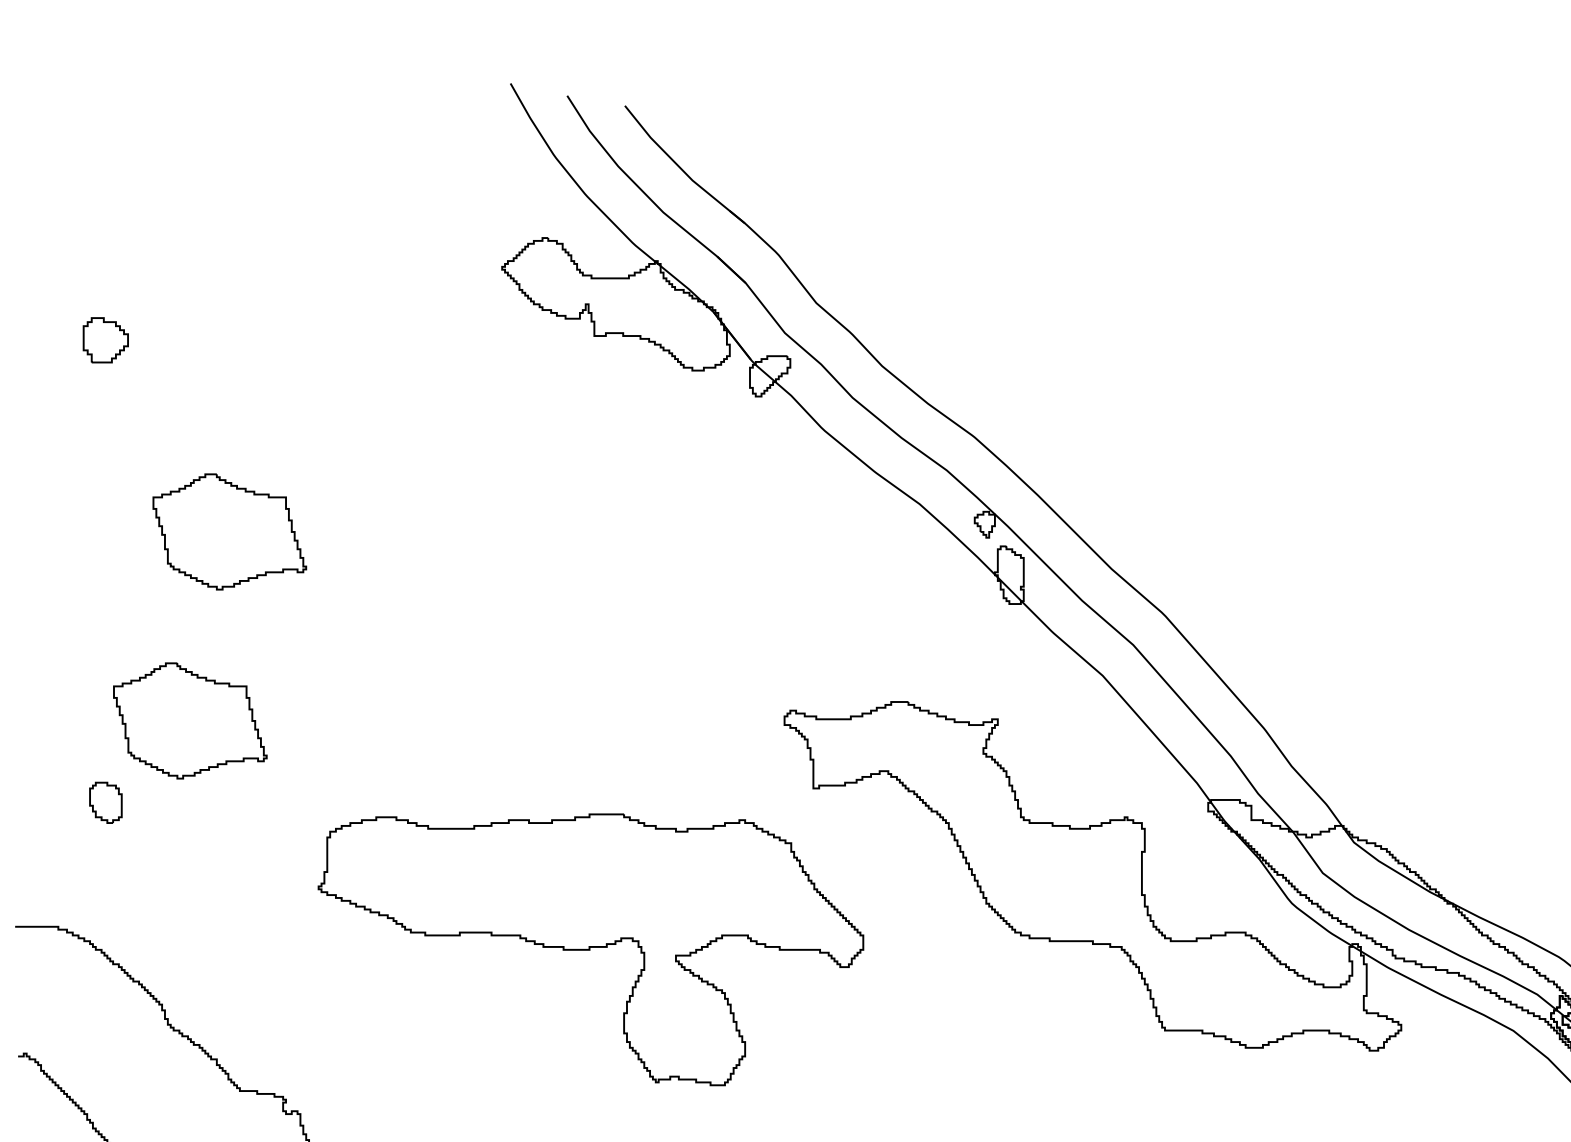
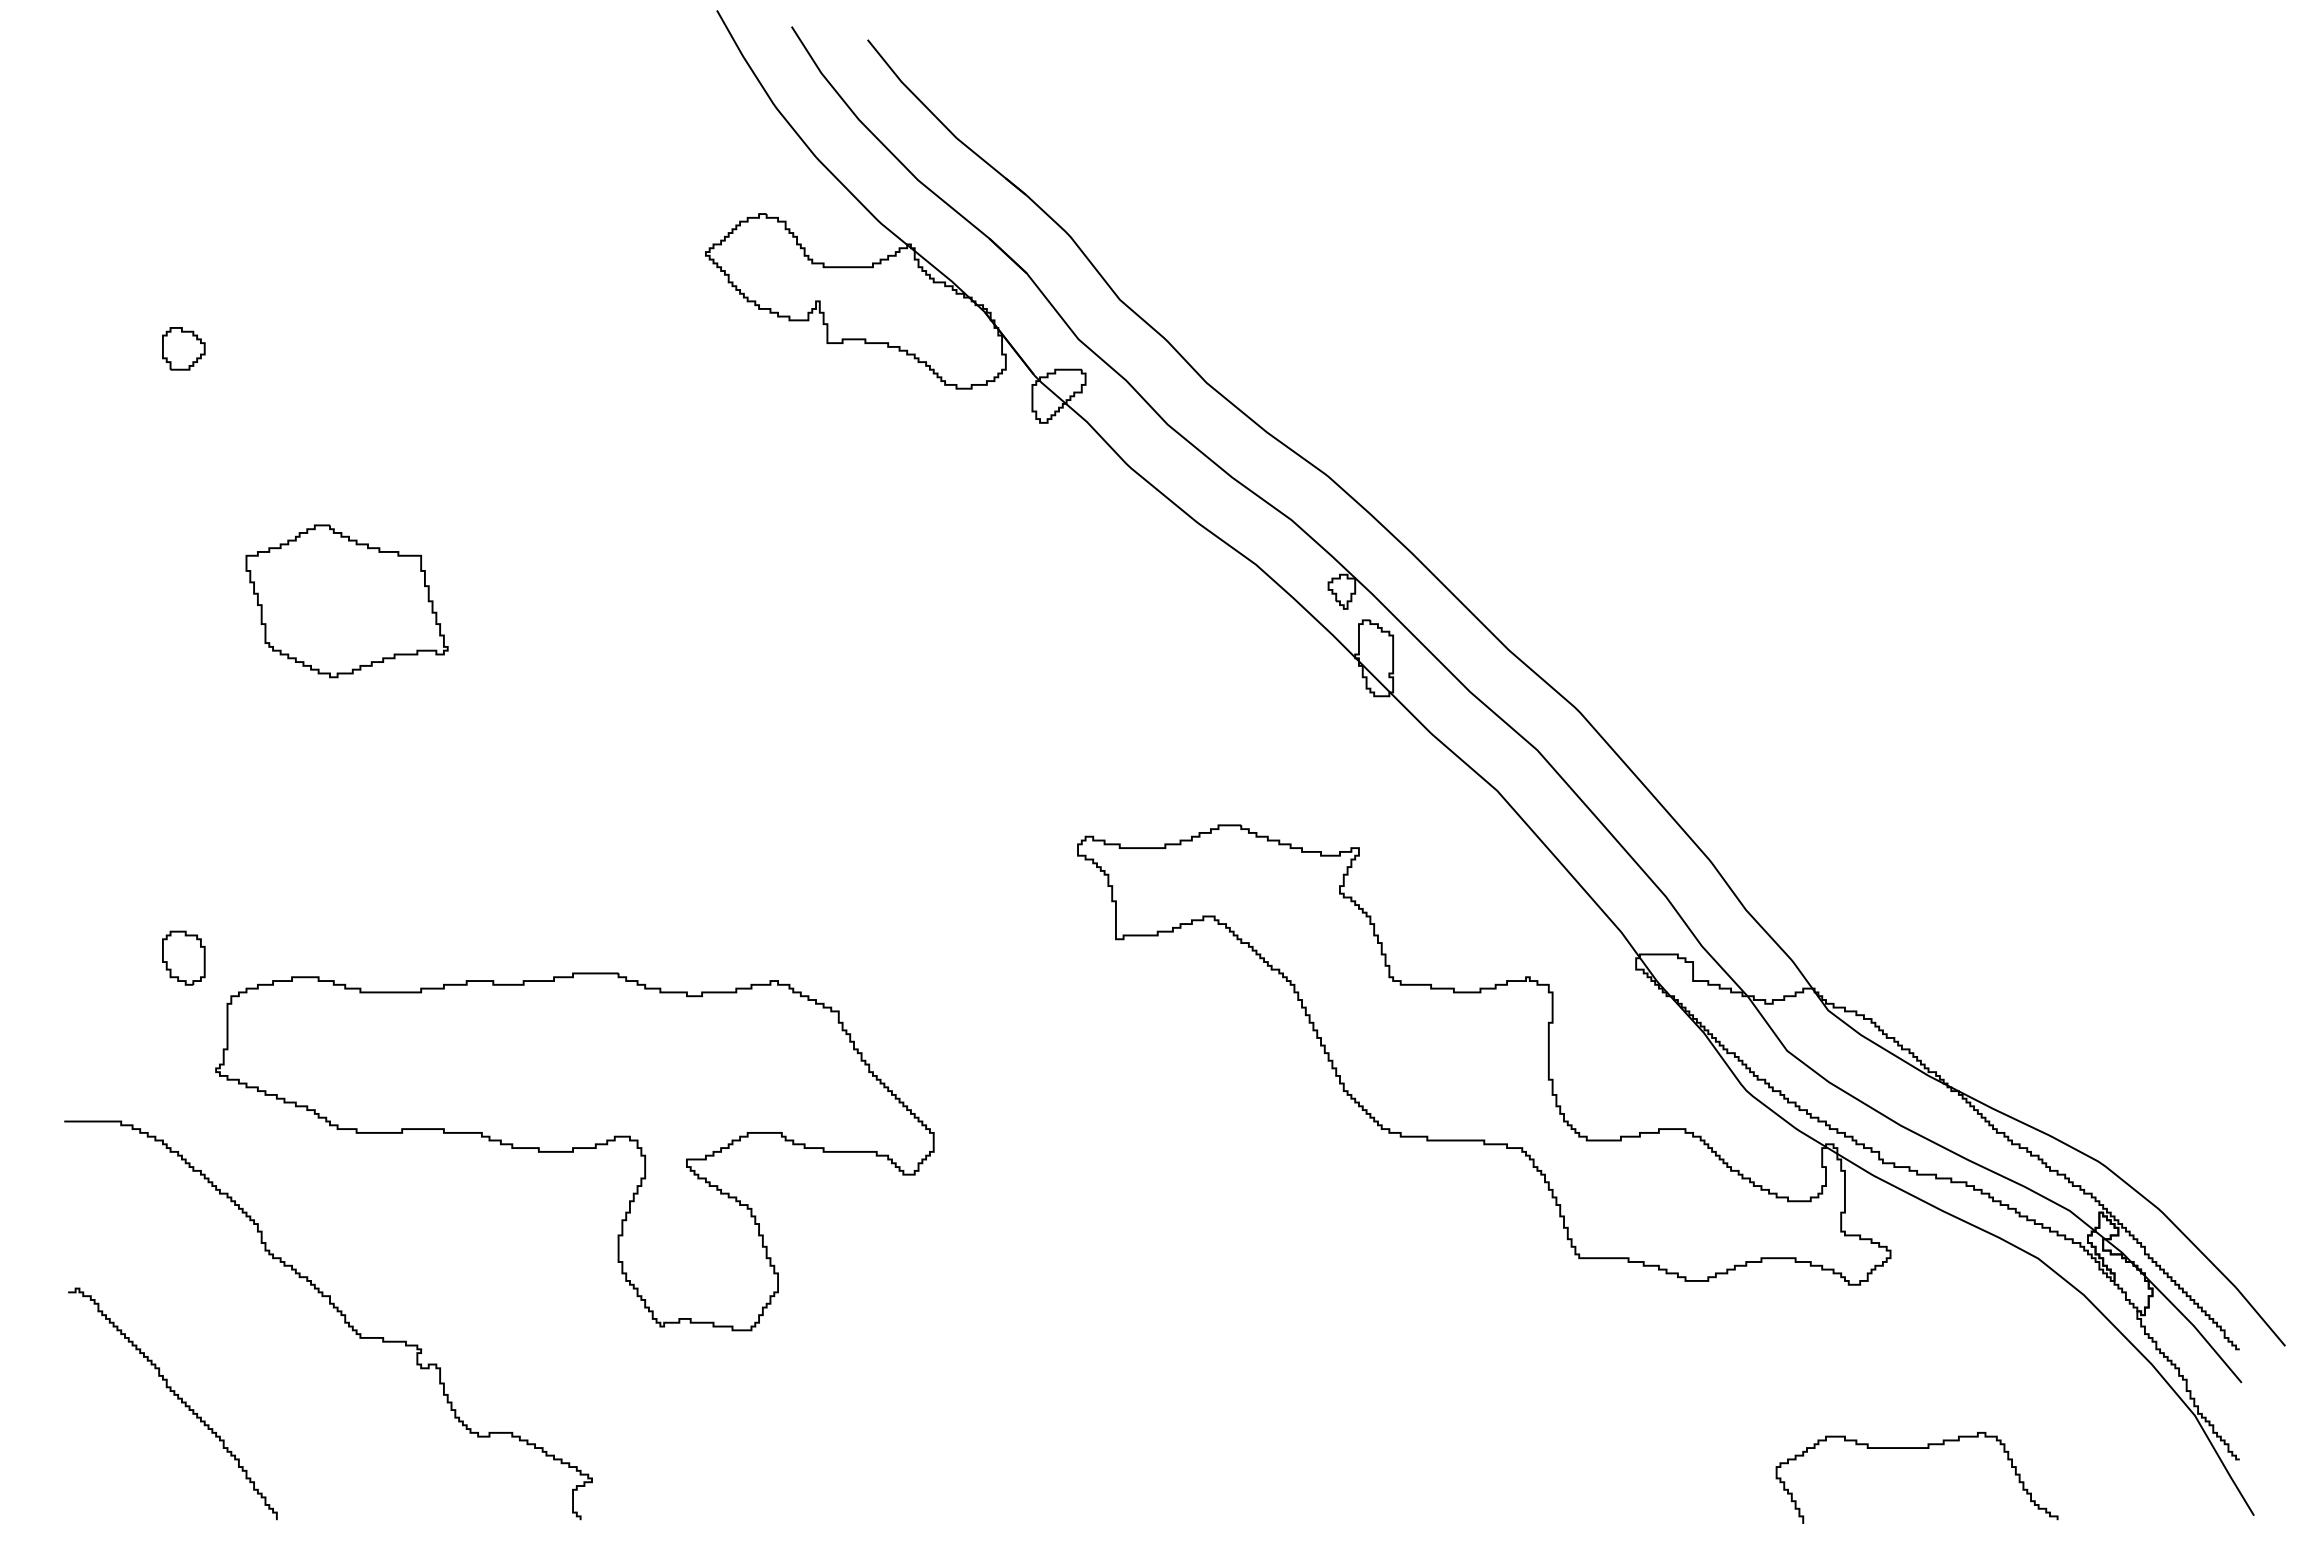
part: (105, 340) -> (183, 348), size x0.71
part: (189, 721) -> (294, 850), removed
part: (590, 949) -> (574, 1151), moved

